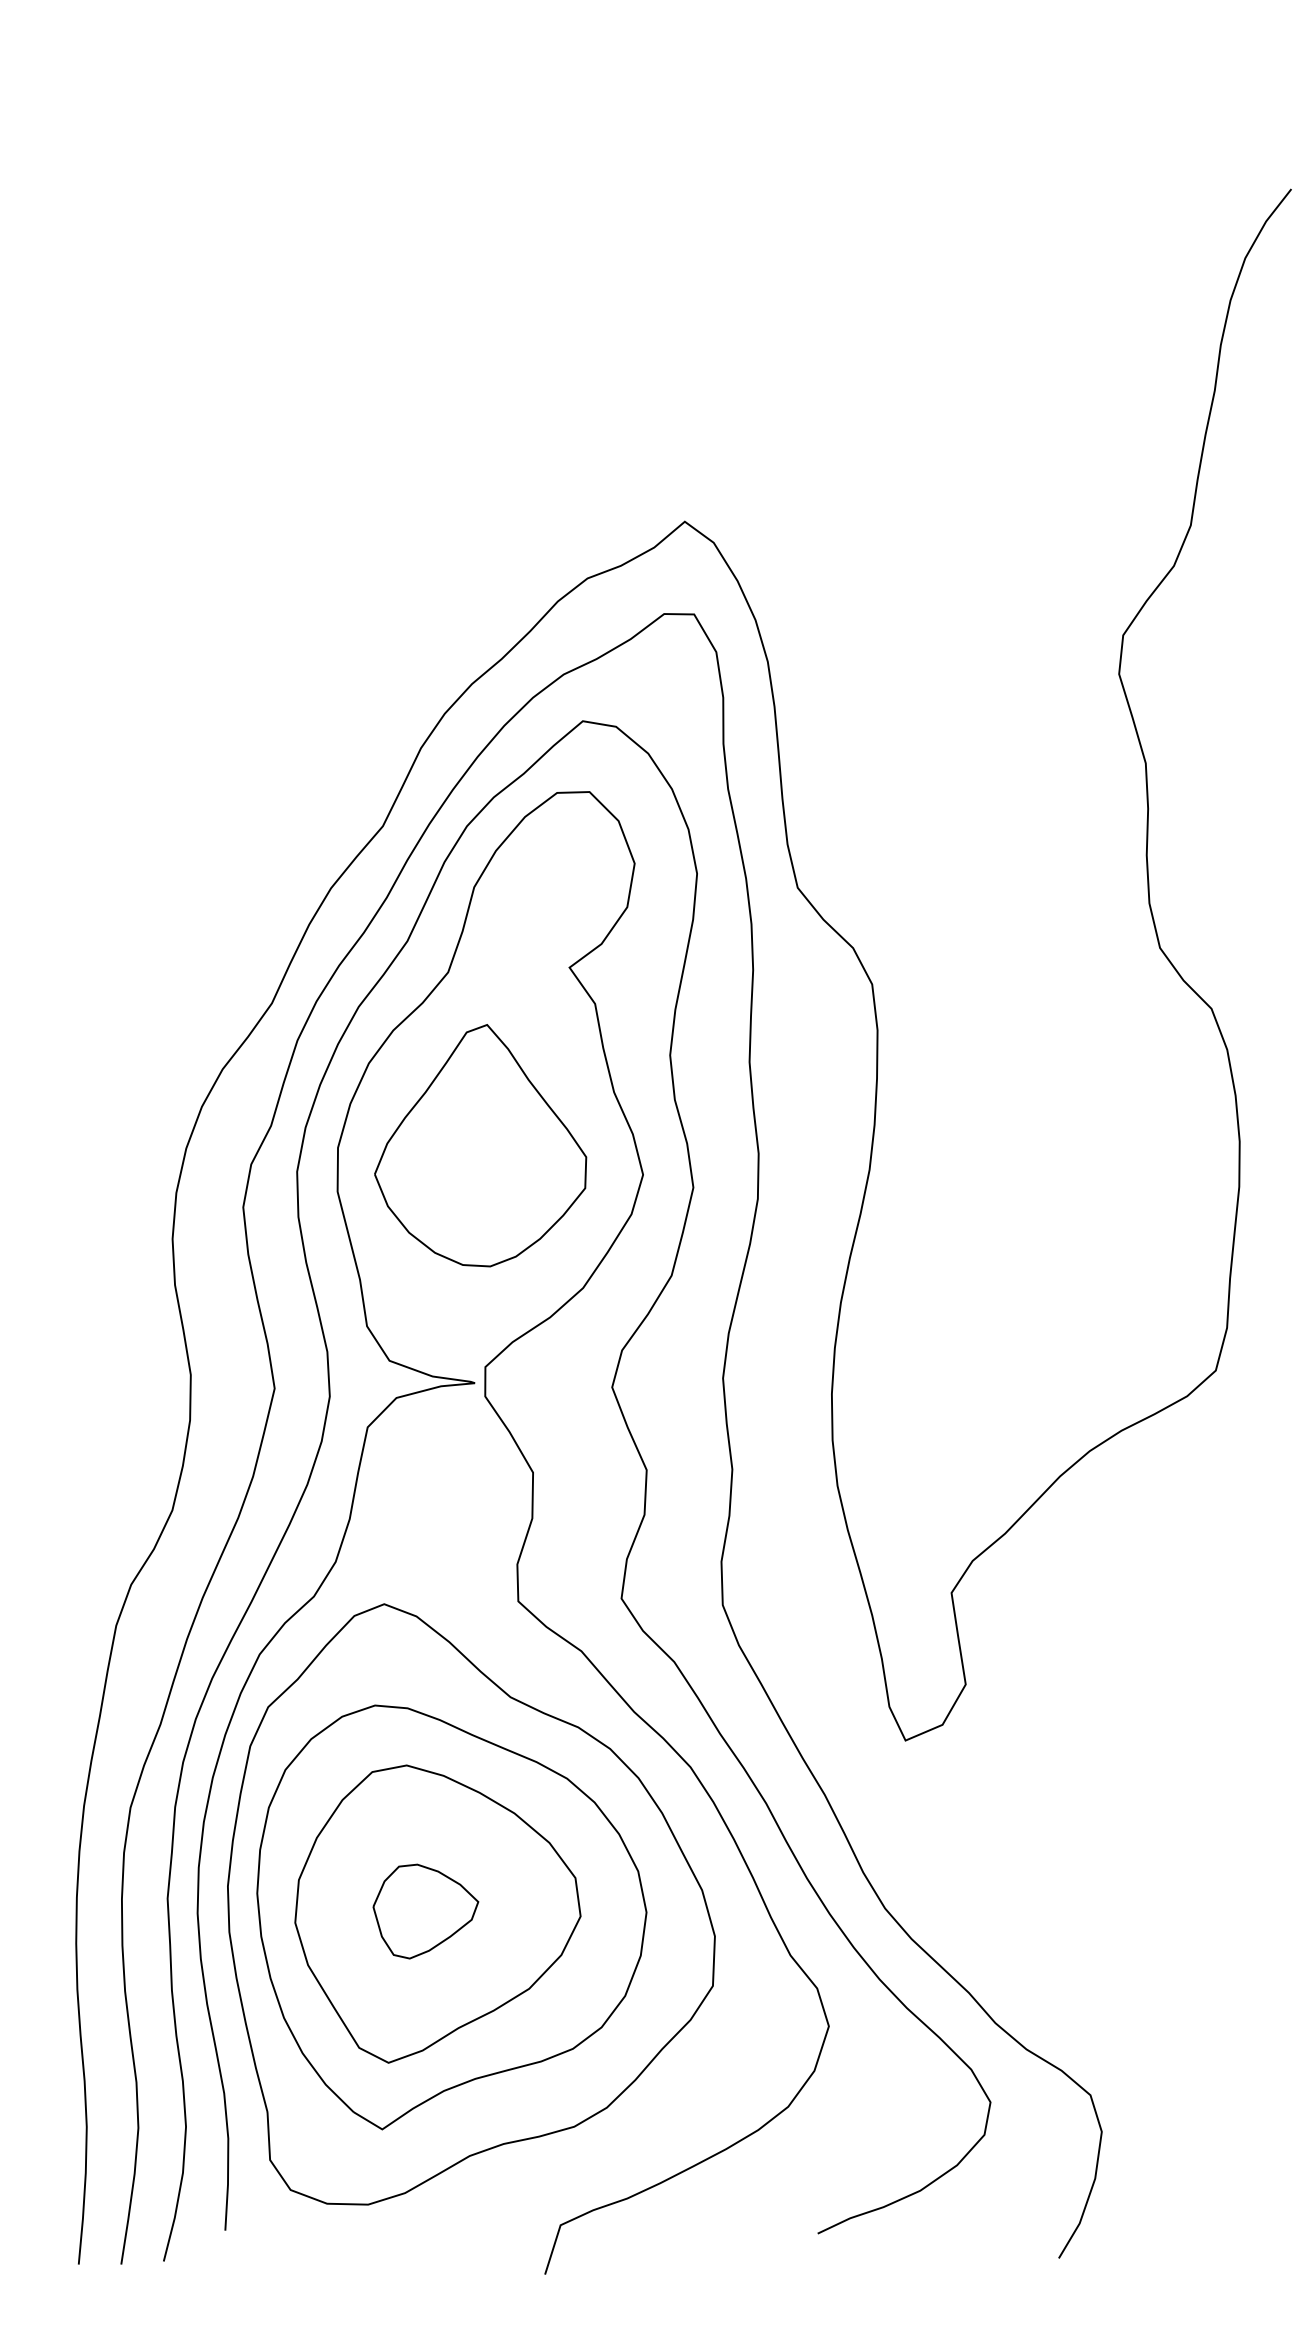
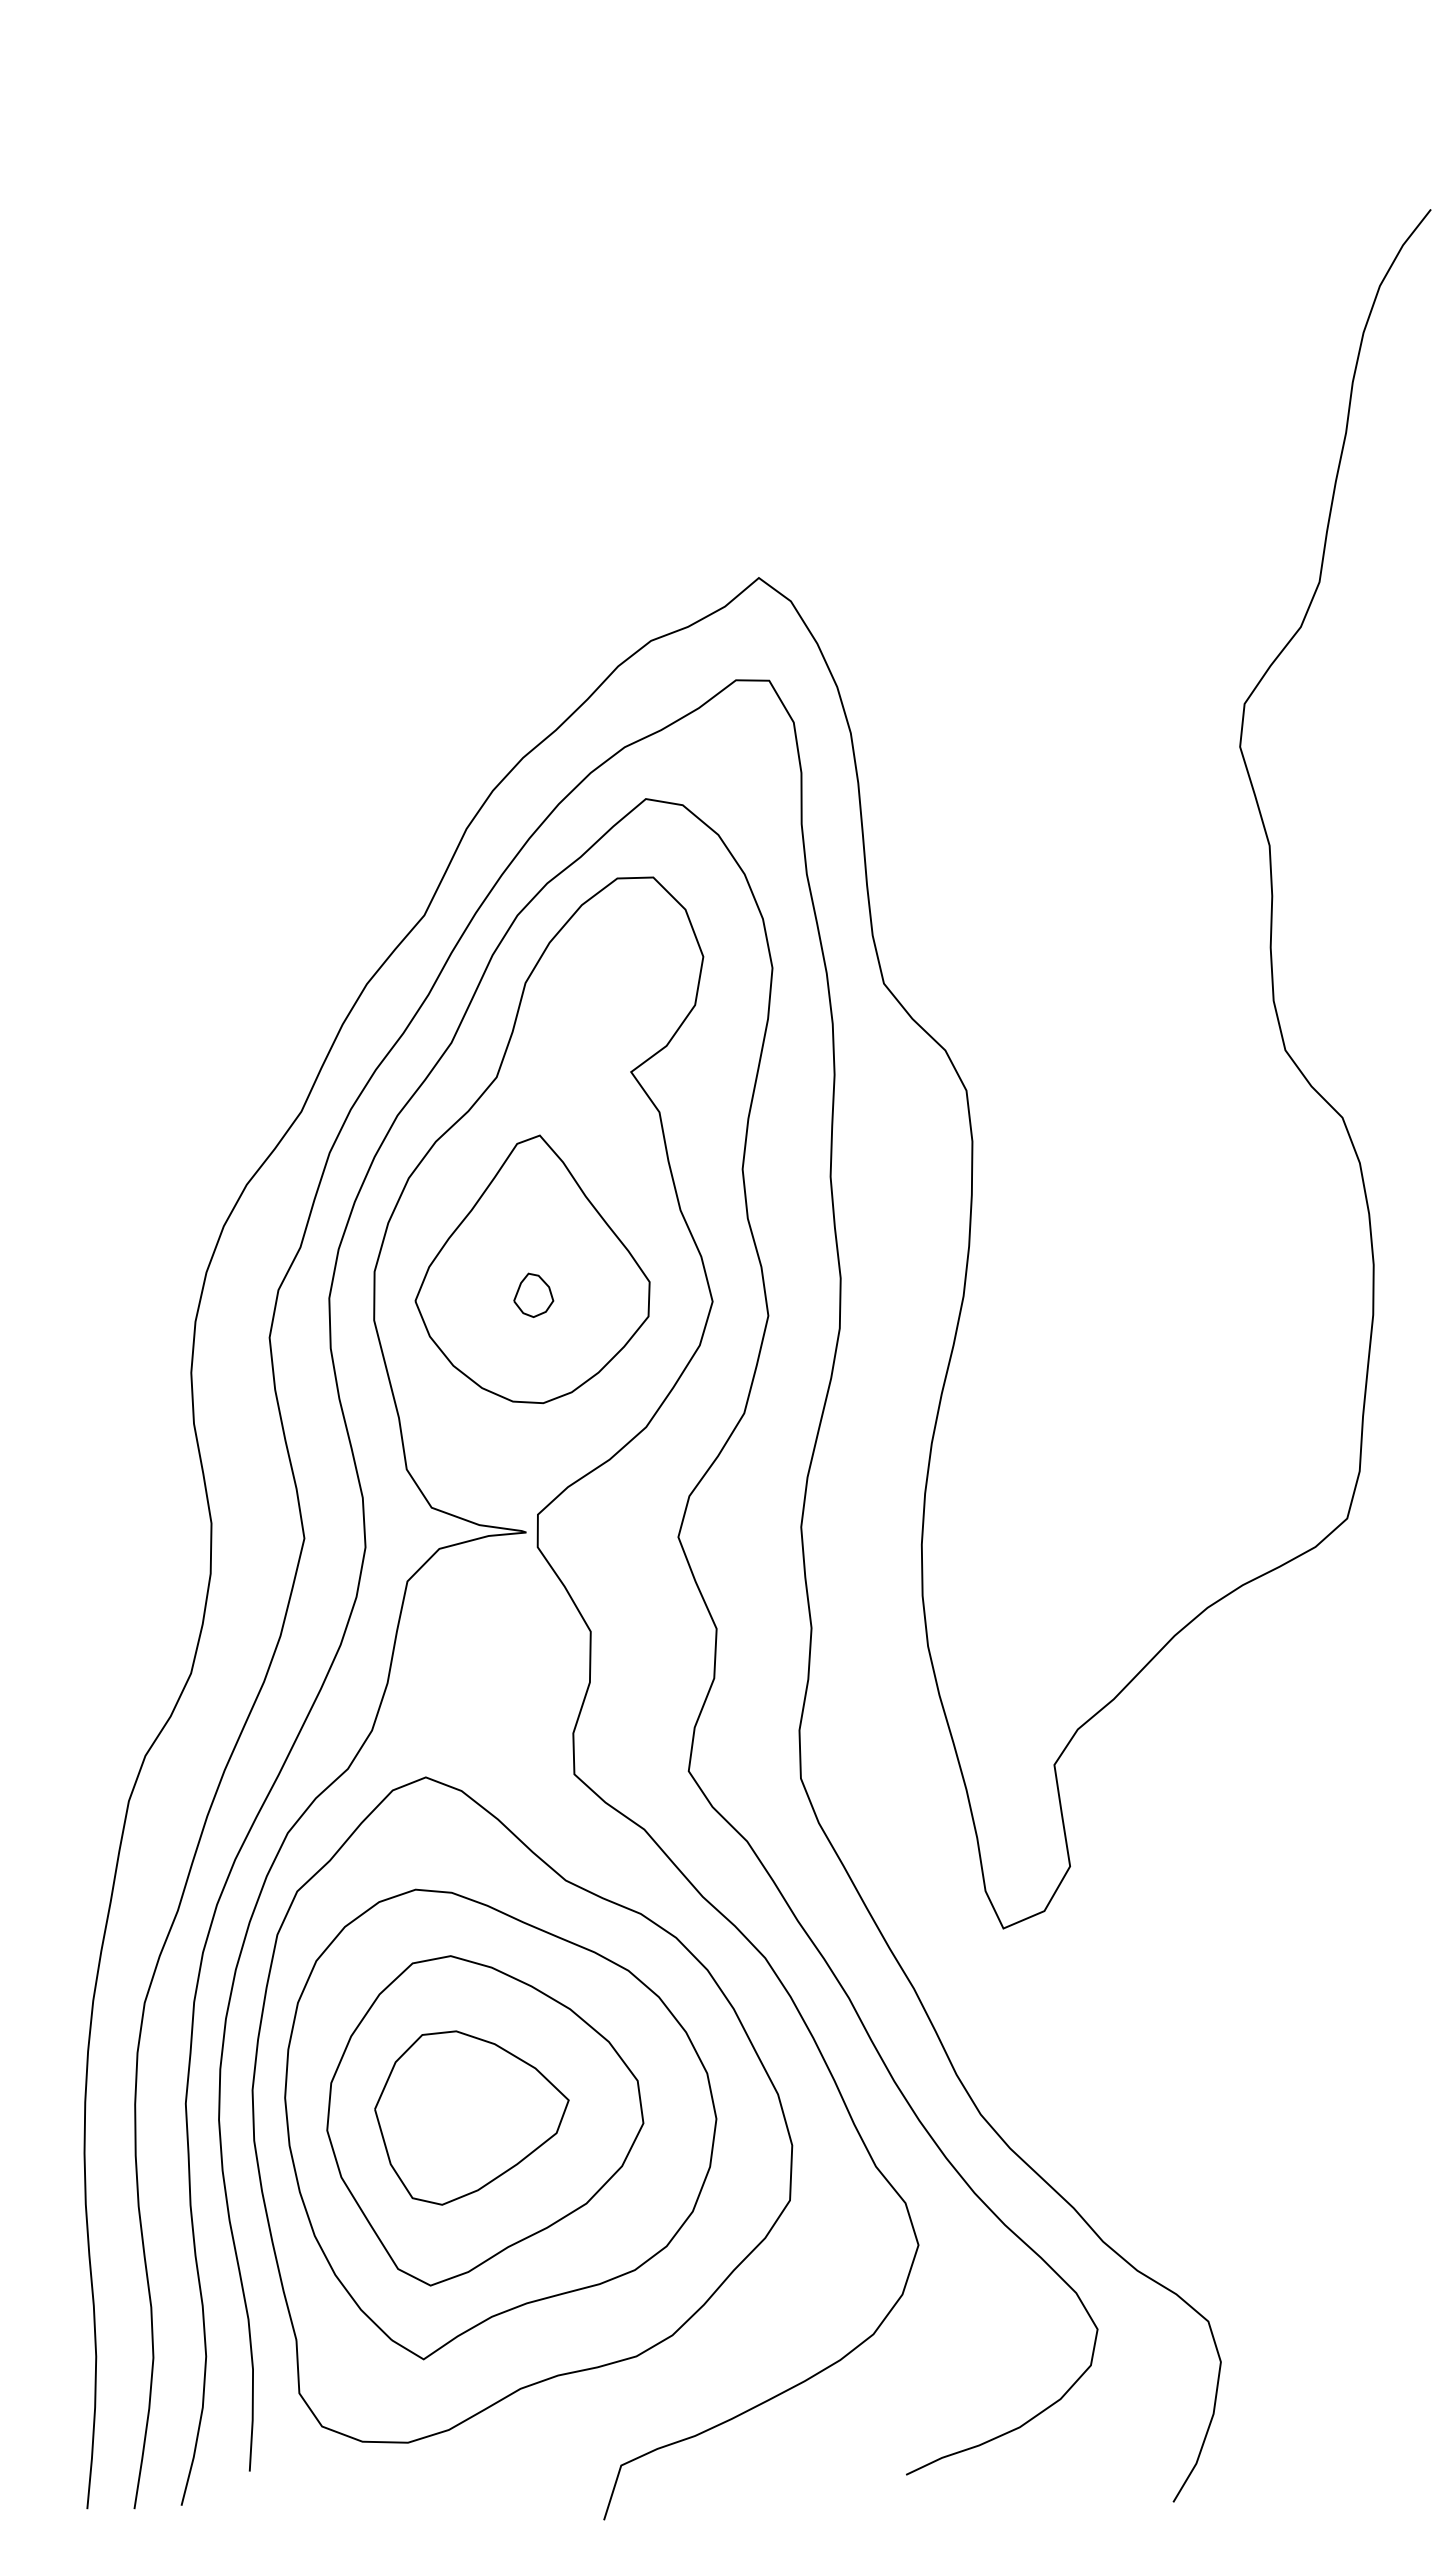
part: (481, 1168) -> (533, 1294), added
part: (425, 1911) -> (471, 2117), size x1.67

